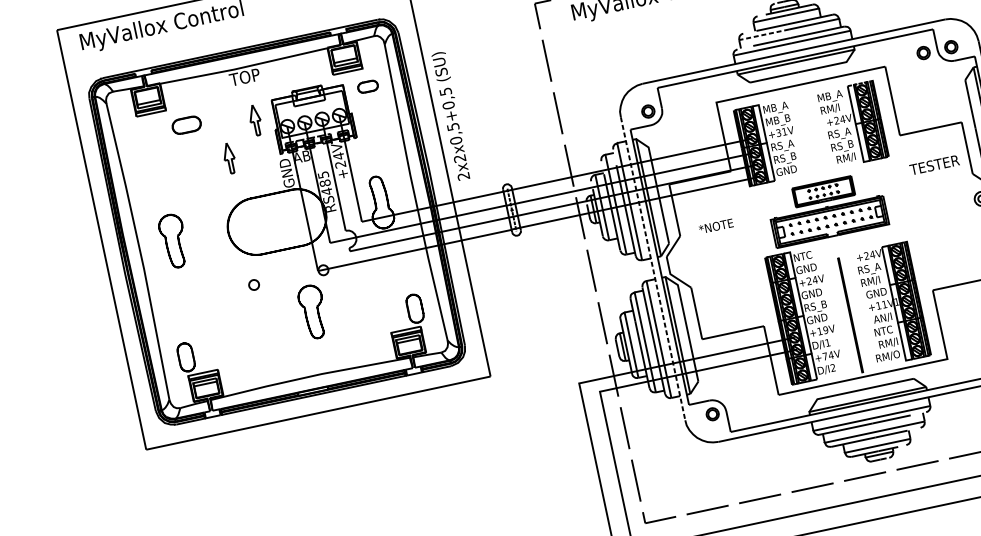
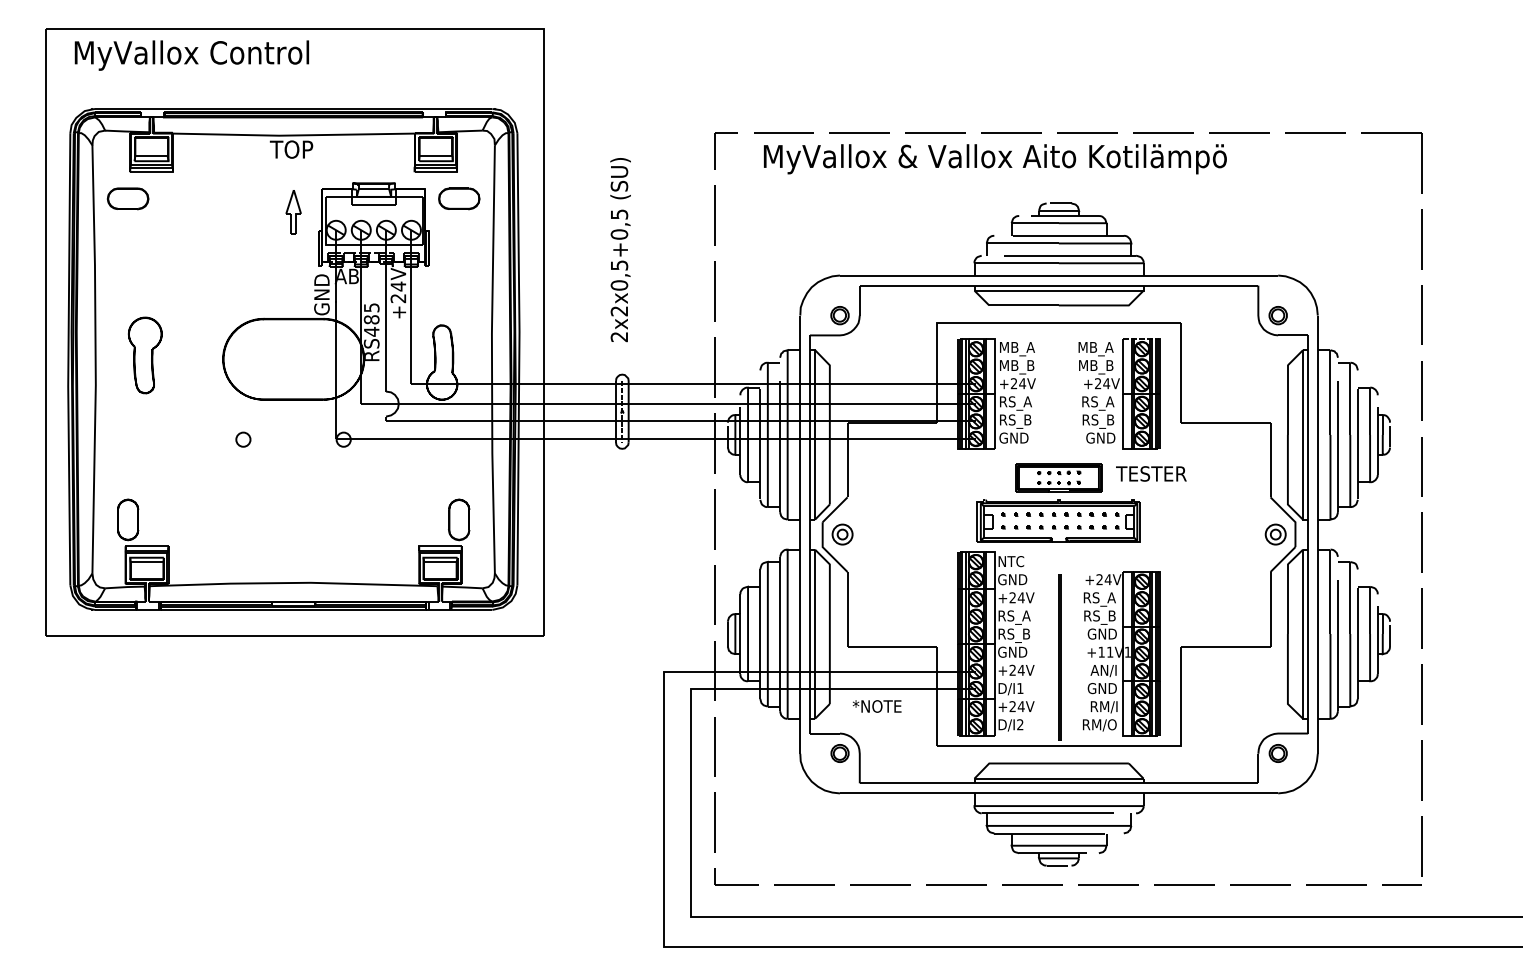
line: (763, 34) -> (1022, 243), dashed -> solid
part: (923, 53) -> (1237, 315), removed
part: (368, 86) -> (459, 198), size x1.43
text: (833, 109) -> (1096, 367), RM/I -> MB_B
text: (451, 116) -> (620, 250), moved
part: (186, 125) -> (127, 198), moved
text: (781, 132) -> (1018, 383), +31V -> +24V
part: (229, 158) -> (246, 257), removed
text: (846, 158) -> (1100, 438), RM/I -> GND
text: (934, 164) -> (1151, 473), moved
text: (715, 226) -> (876, 706), moved
part: (682, 262) -> (842, 534), added
line: (653, 269) -> (800, 535), dashed -> solid
text: (875, 281) -> (1104, 617), RM/I -> RS_B
text: (813, 294) -> (1014, 617), GND -> RS_A
part: (312, 312) -> (316, 494), removed
text: (822, 330) -> (1016, 669), +19V -> +24V
text: (883, 330) -> (1101, 688), NTC -> GND
text: (825, 356) -> (1012, 706), +74V -> +24V

